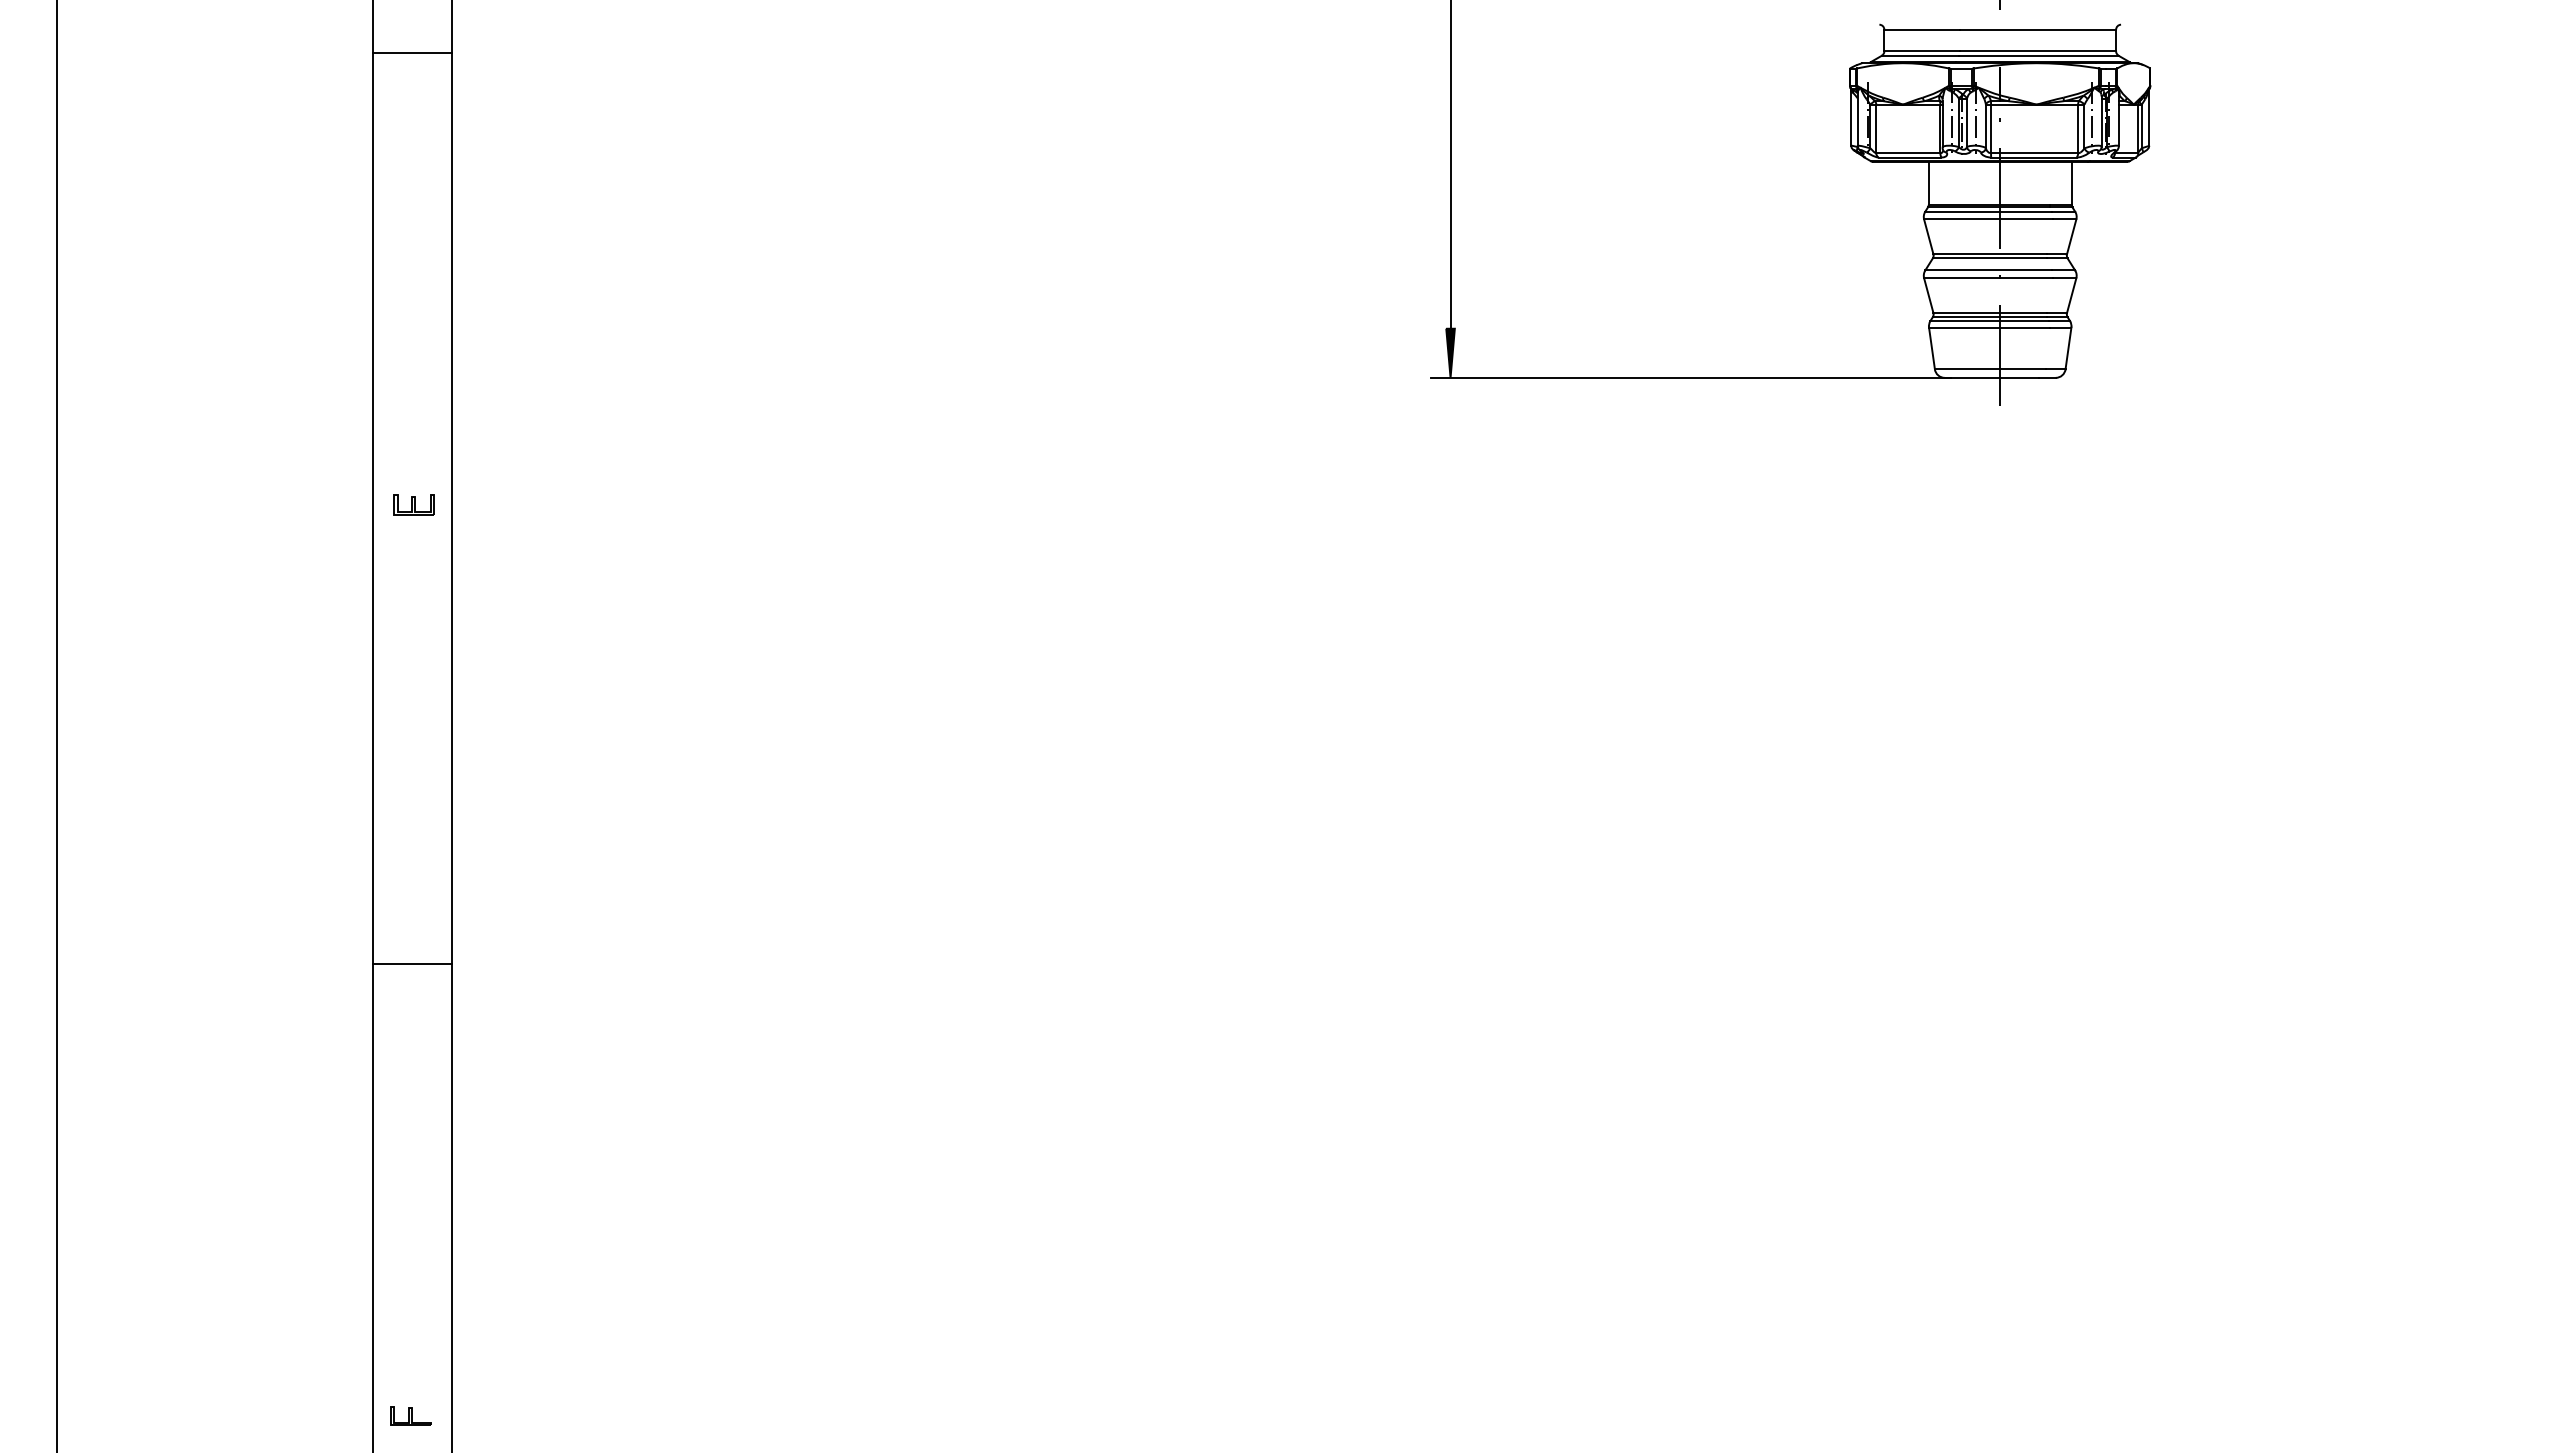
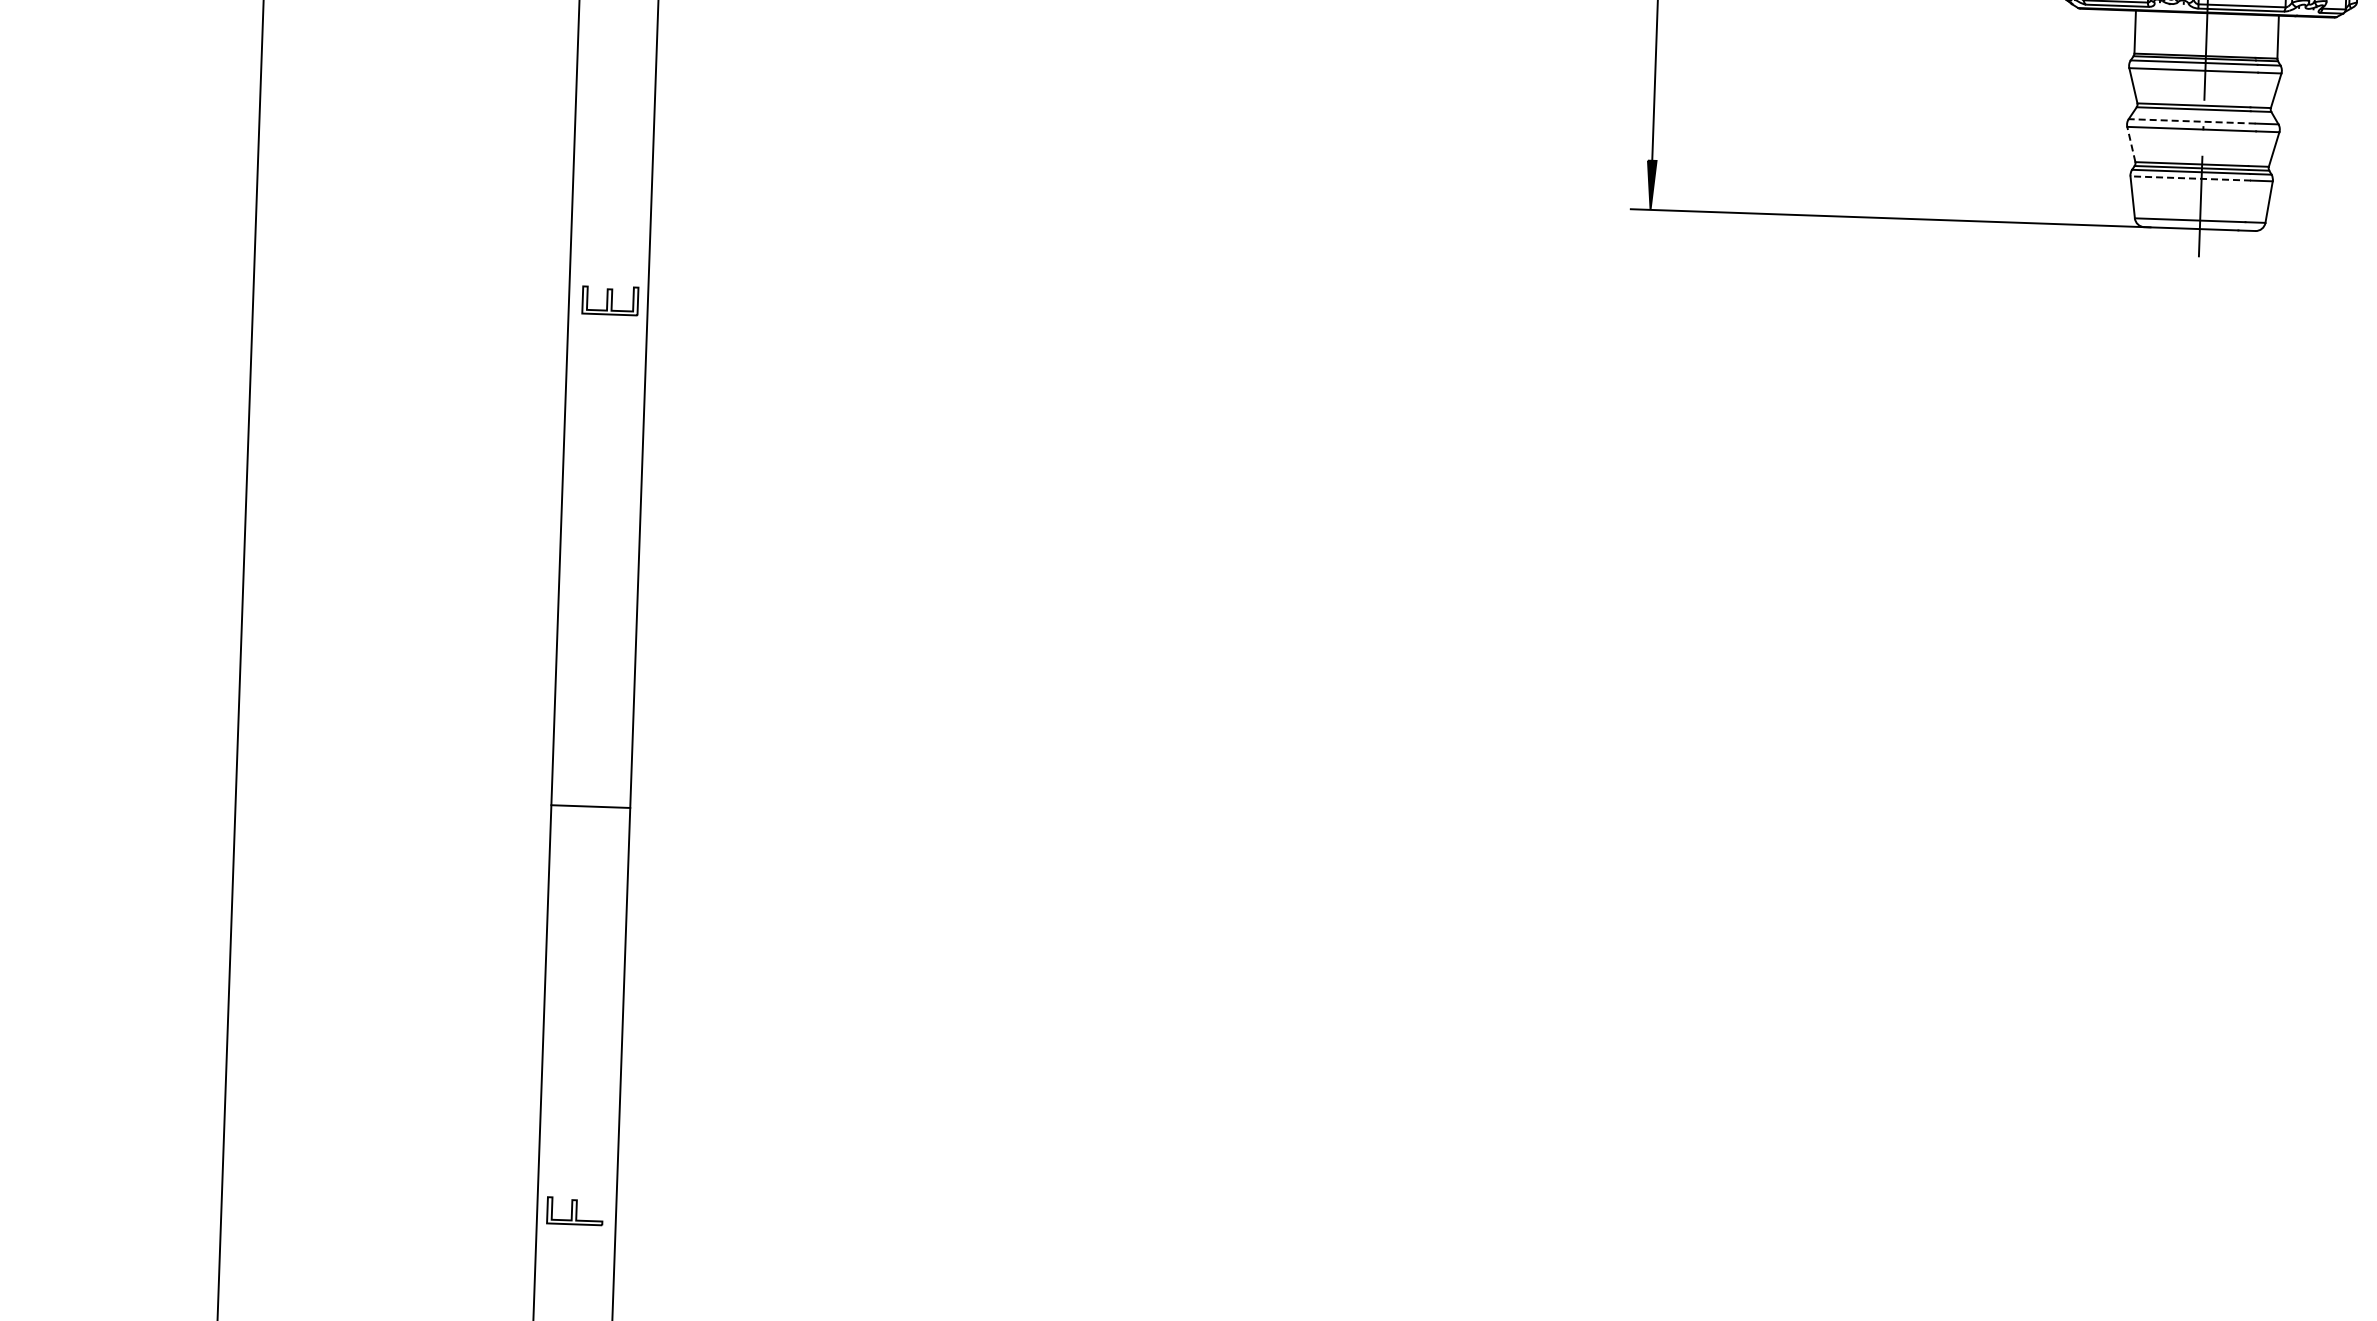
line: (1988, 270) -> (2191, 121), solid -> dashed
line: (1928, 295) -> (2131, 144), solid -> dashed
line: (1988, 327) -> (2189, 178), solid -> dashed
part: (413, 504) -> (609, 300), size x1.4
line: (411, 964) -> (589, 806), moved
part: (410, 1415) -> (574, 1210), size x1.4

